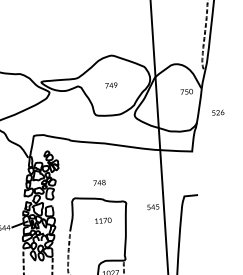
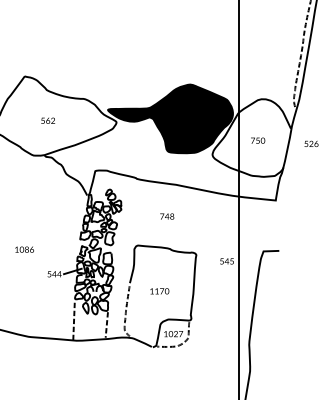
fill: (96, 86) -> (170, 118), added
text: (187, 91) -> (258, 140), moved
text: (218, 112) -> (311, 143), moved
text: (99, 182) -> (167, 216), moved
text: (103, 220) -> (159, 291), moved

